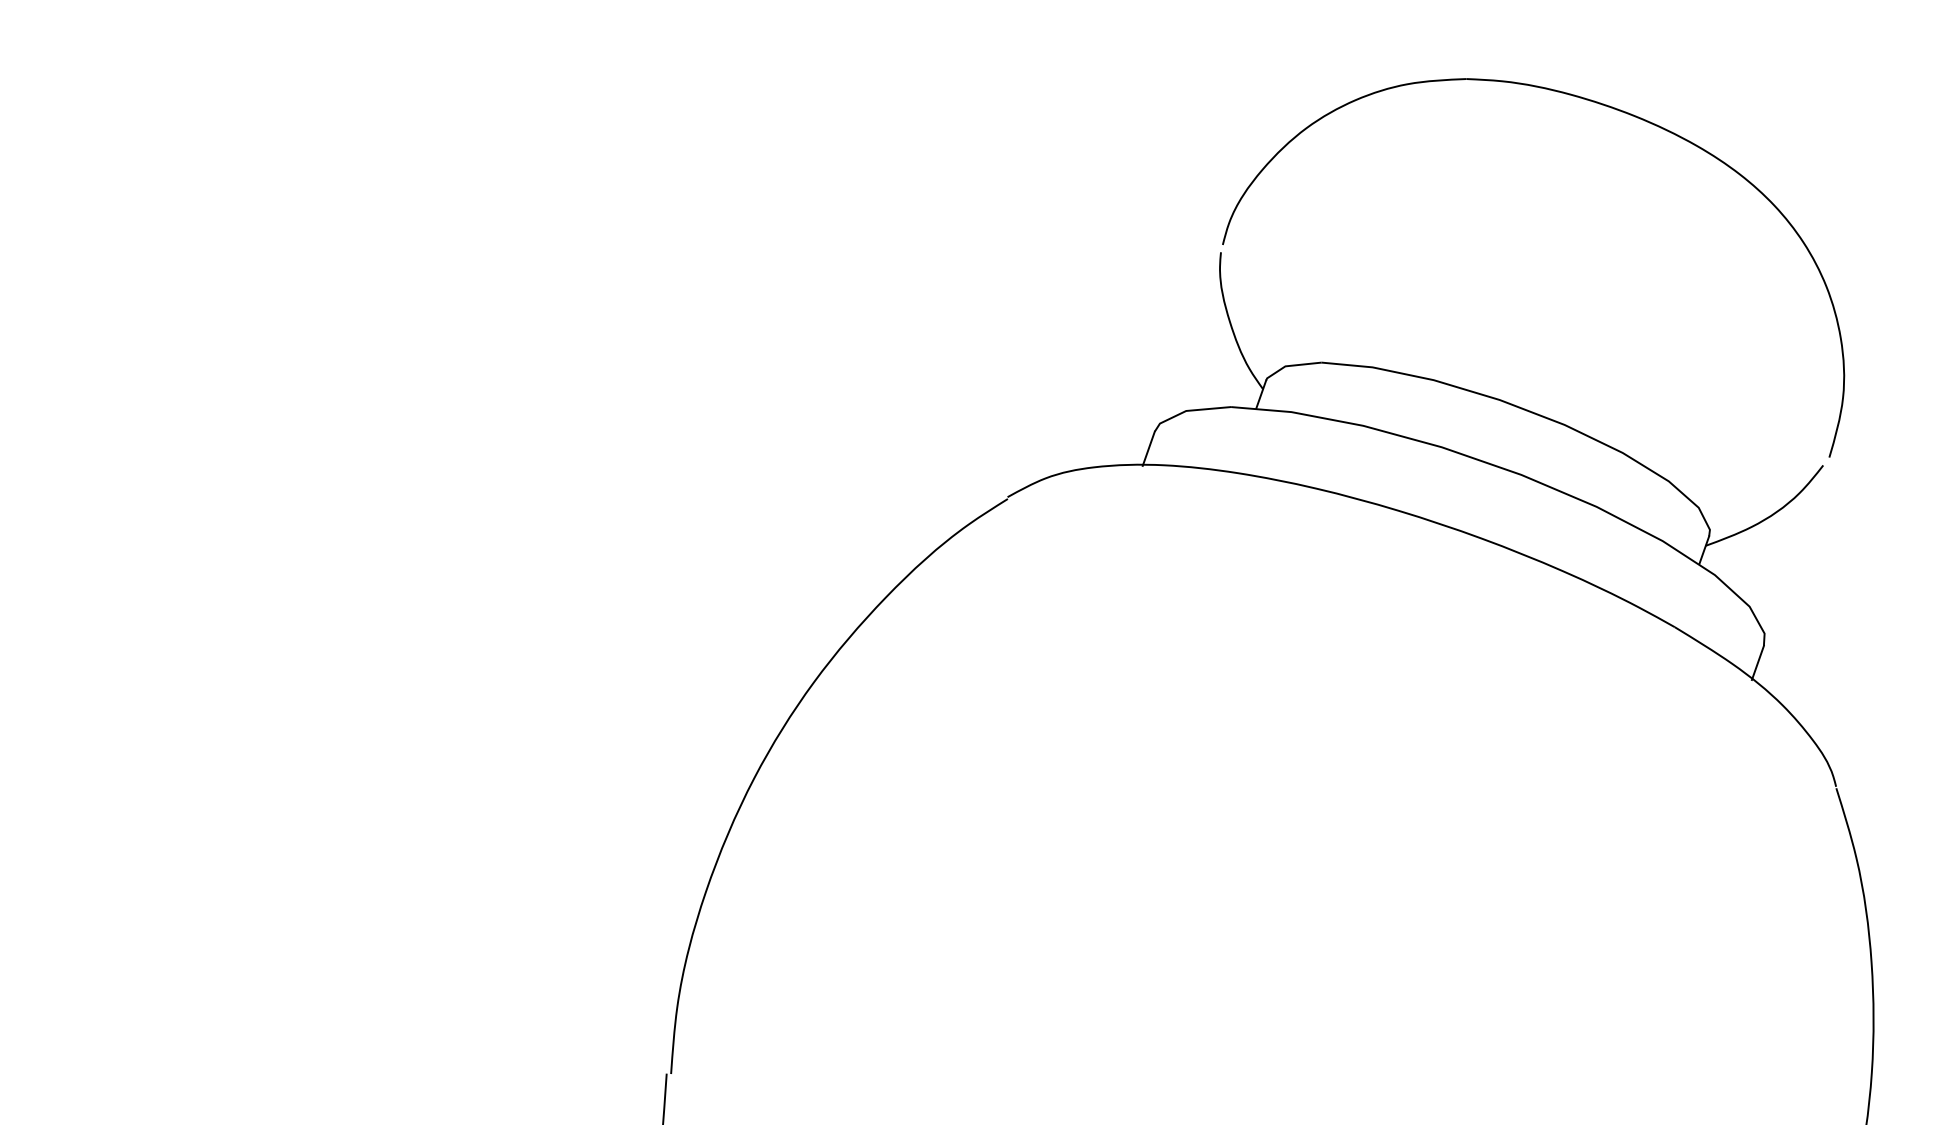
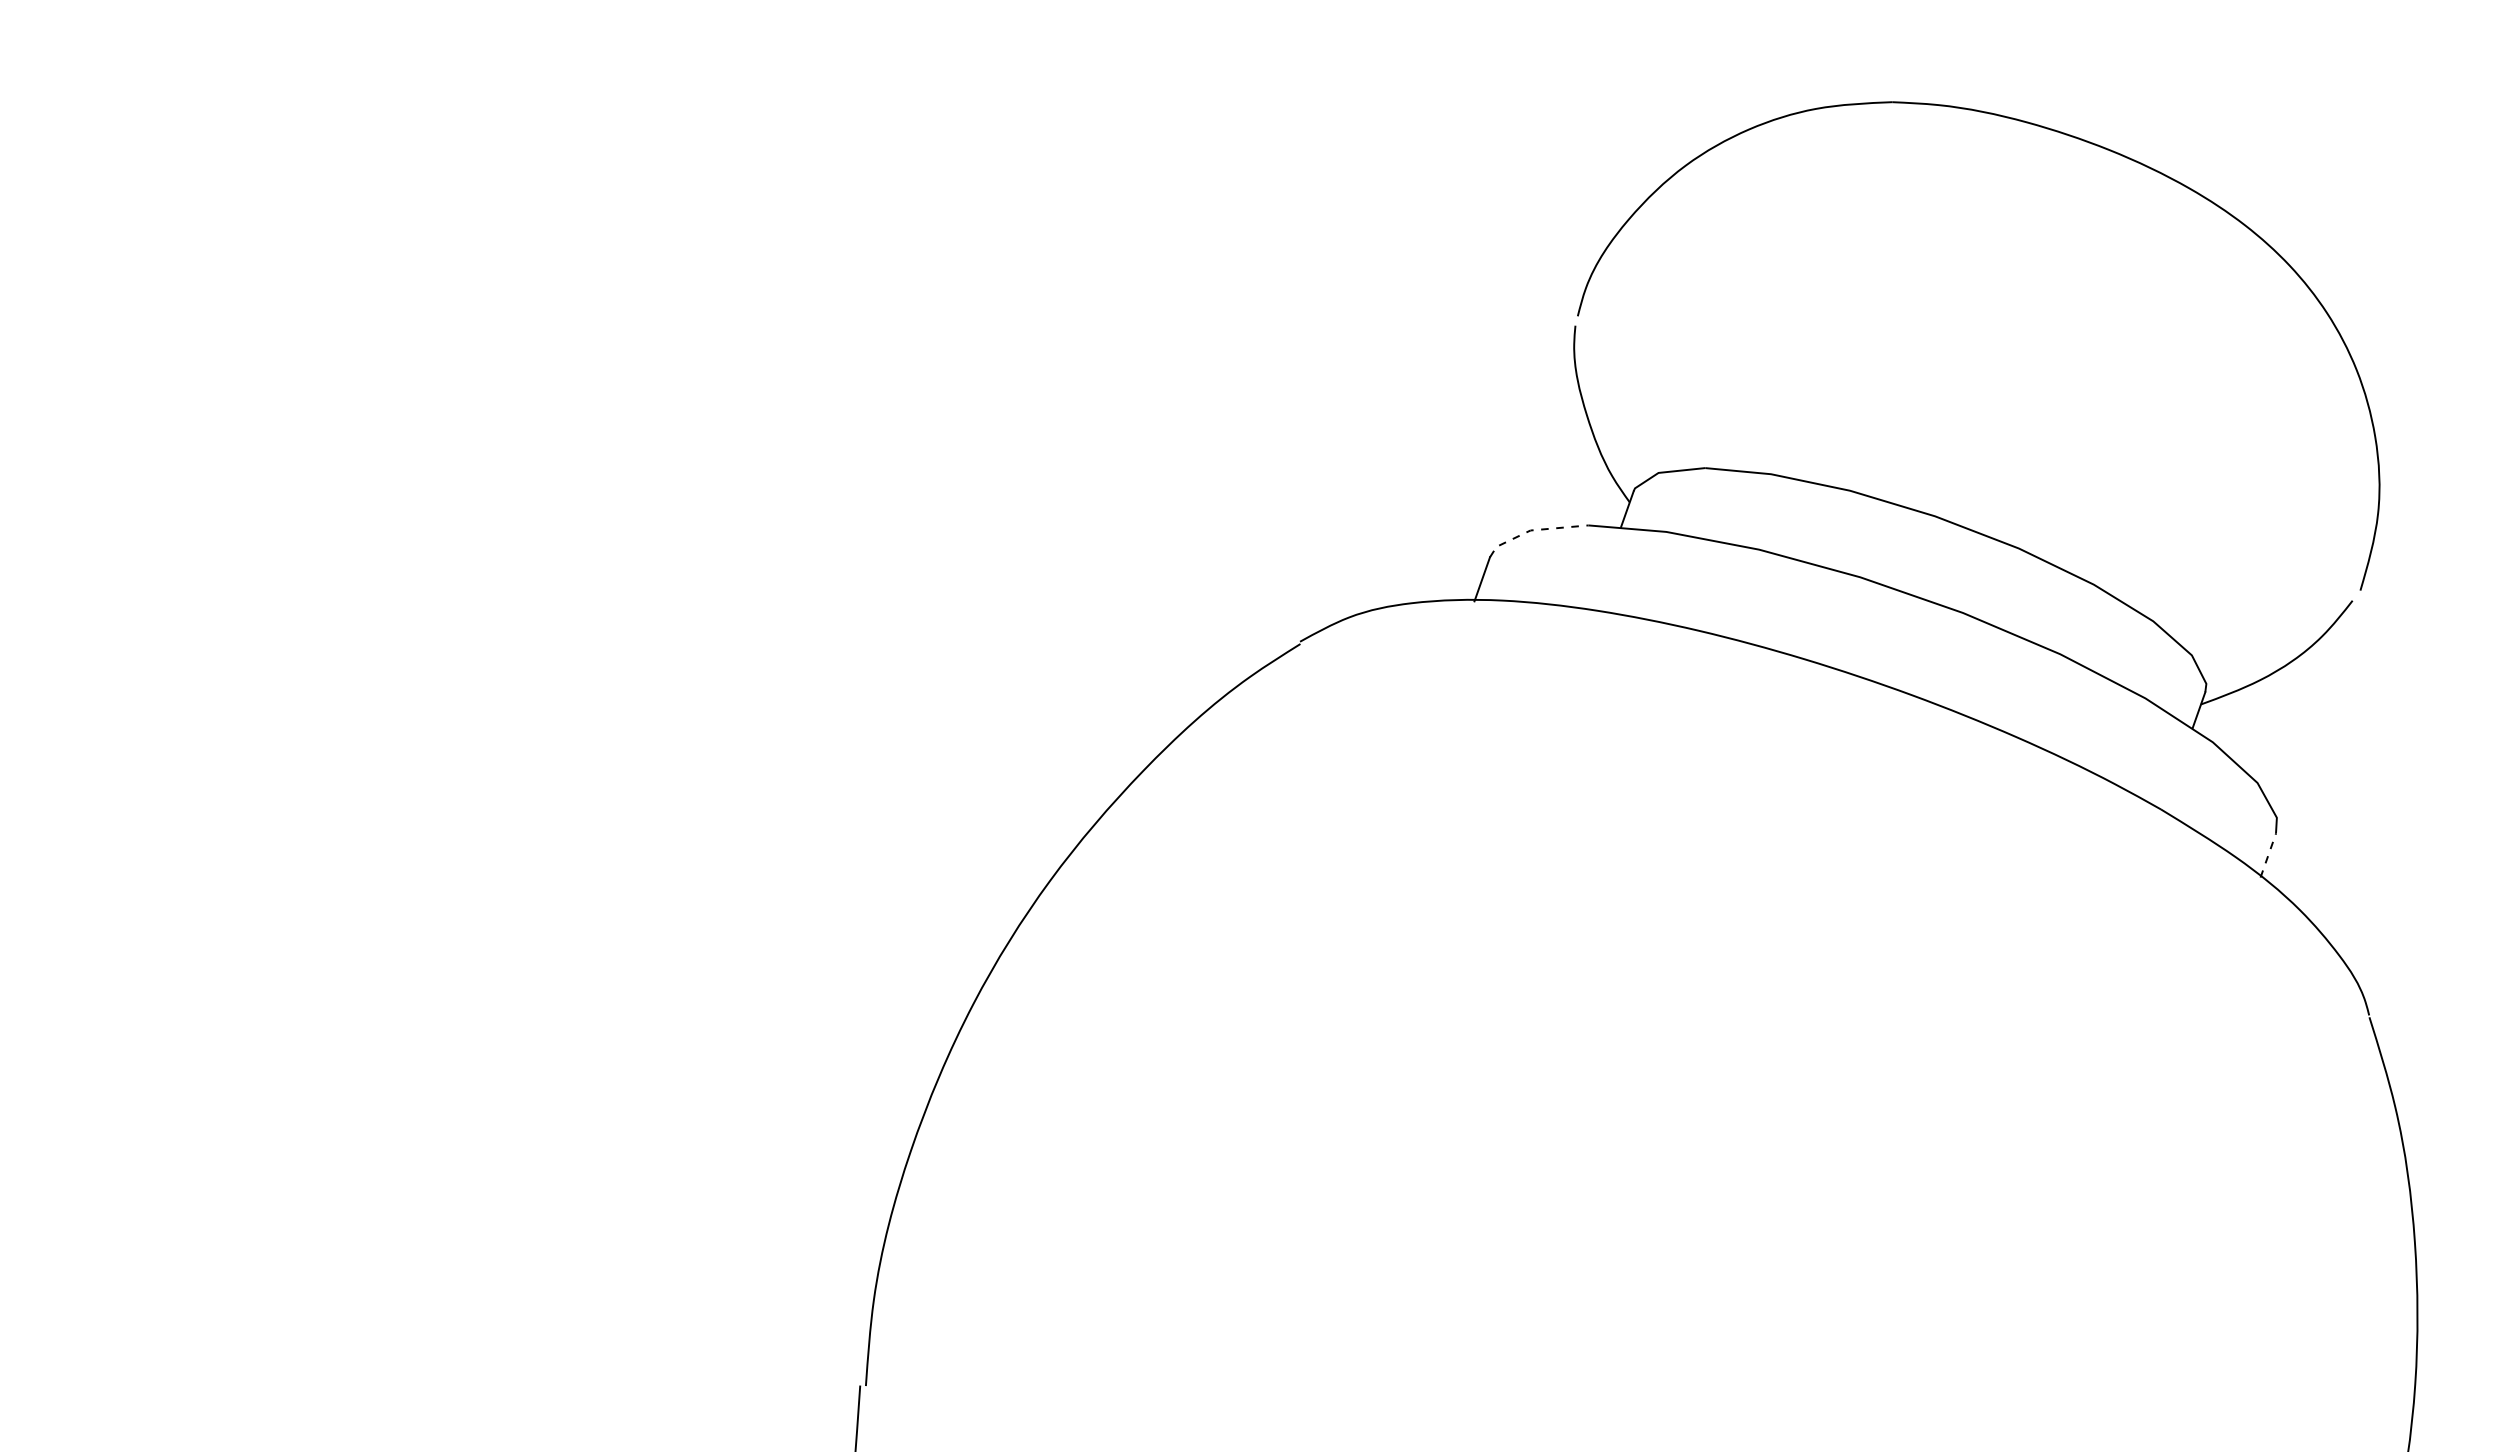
line: (1188, 410) -> (1533, 530), solid -> dashed
line: (1758, 662) -> (2268, 855), solid -> dashed

